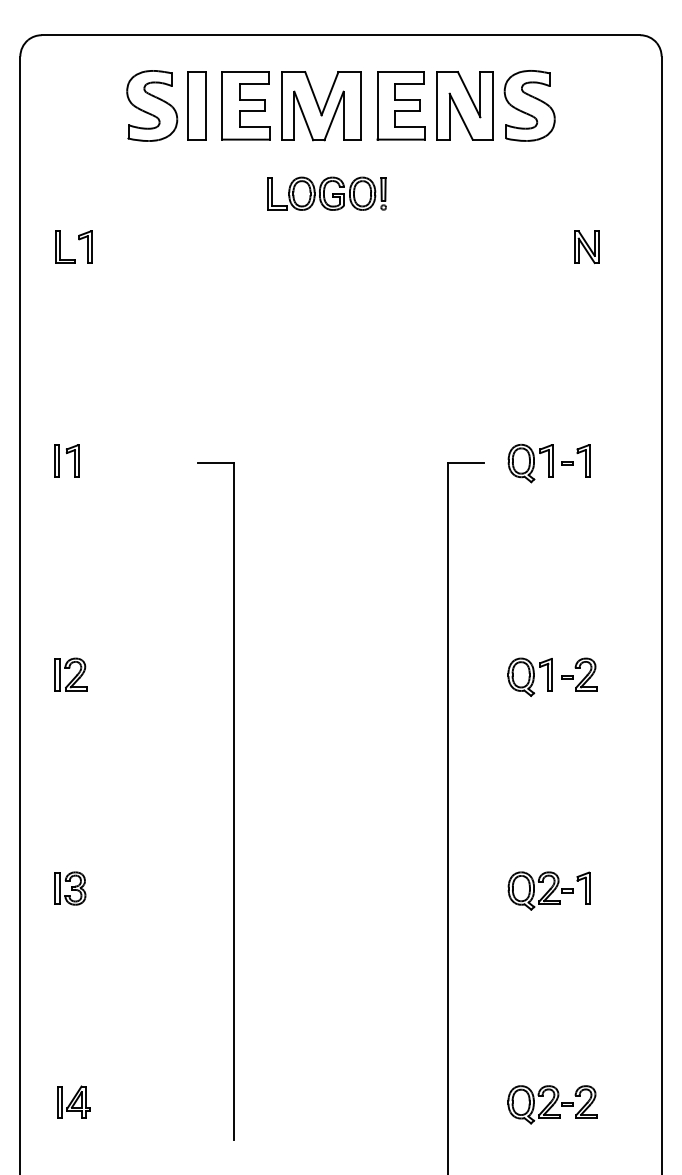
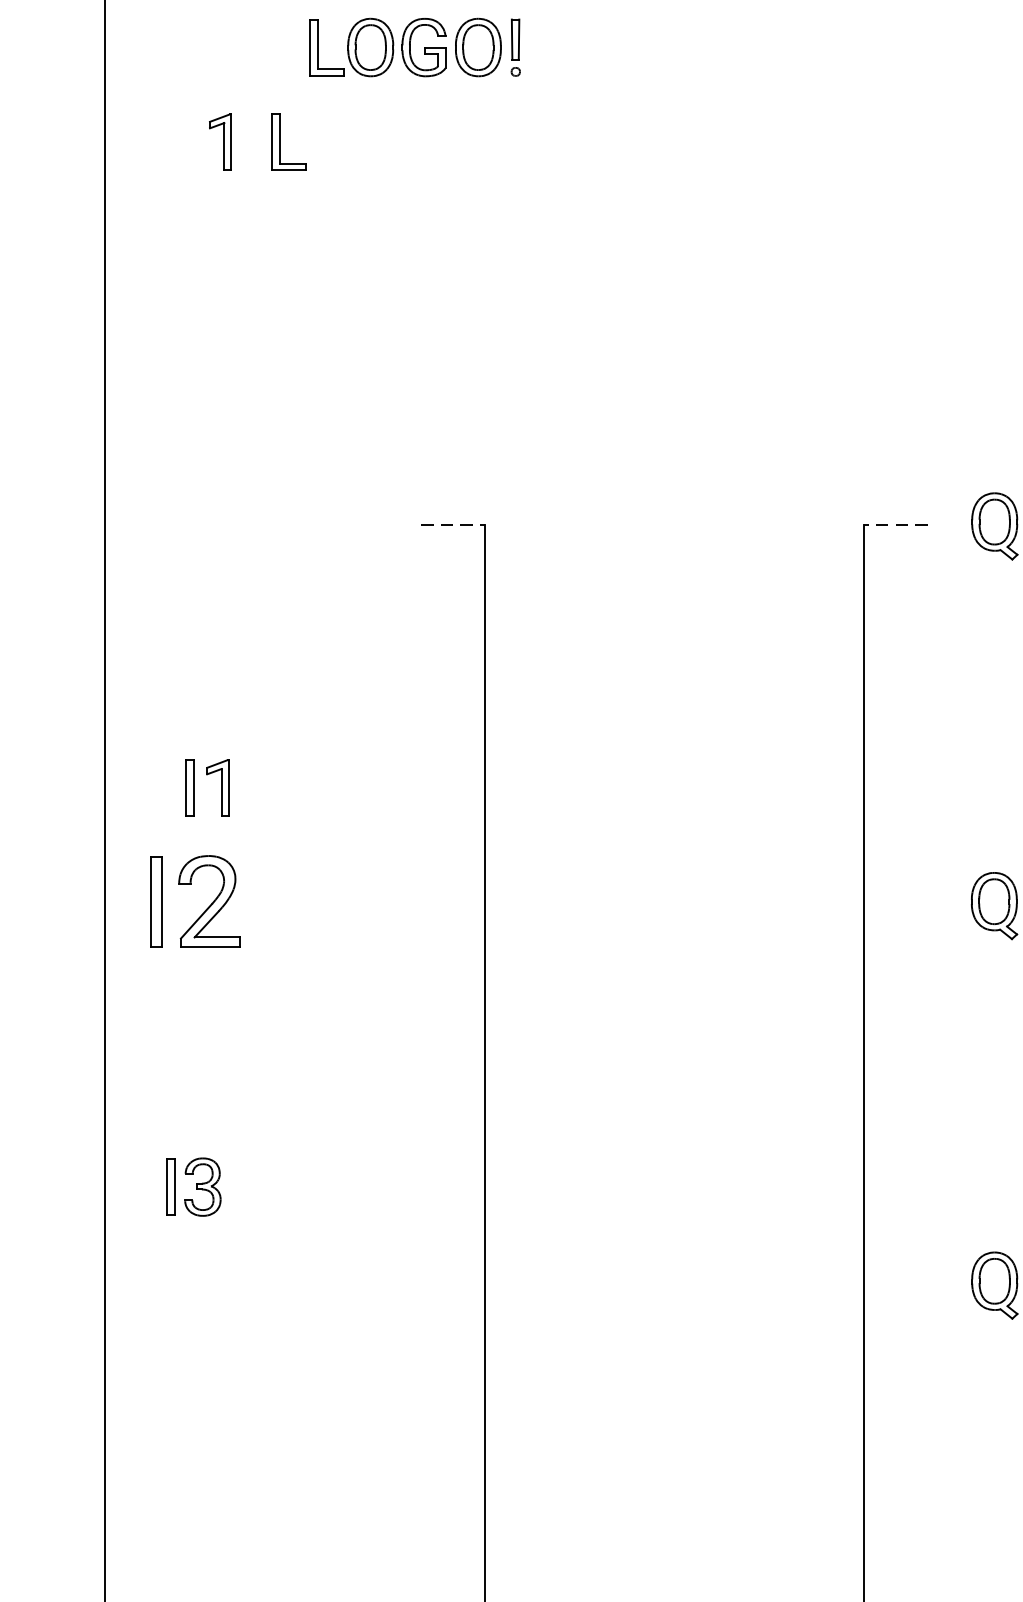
part: (326, 193) -> (414, 47), moved
part: (65, 246) -> (289, 141), moved
part: (66, 460) -> (206, 787), moved
line: (216, 462) -> (453, 524), solid -> dashed
line: (465, 462) -> (895, 524), solid -> dashed
part: (70, 674) -> (194, 901), size x1.6
part: (70, 888) -> (194, 1187), moved

